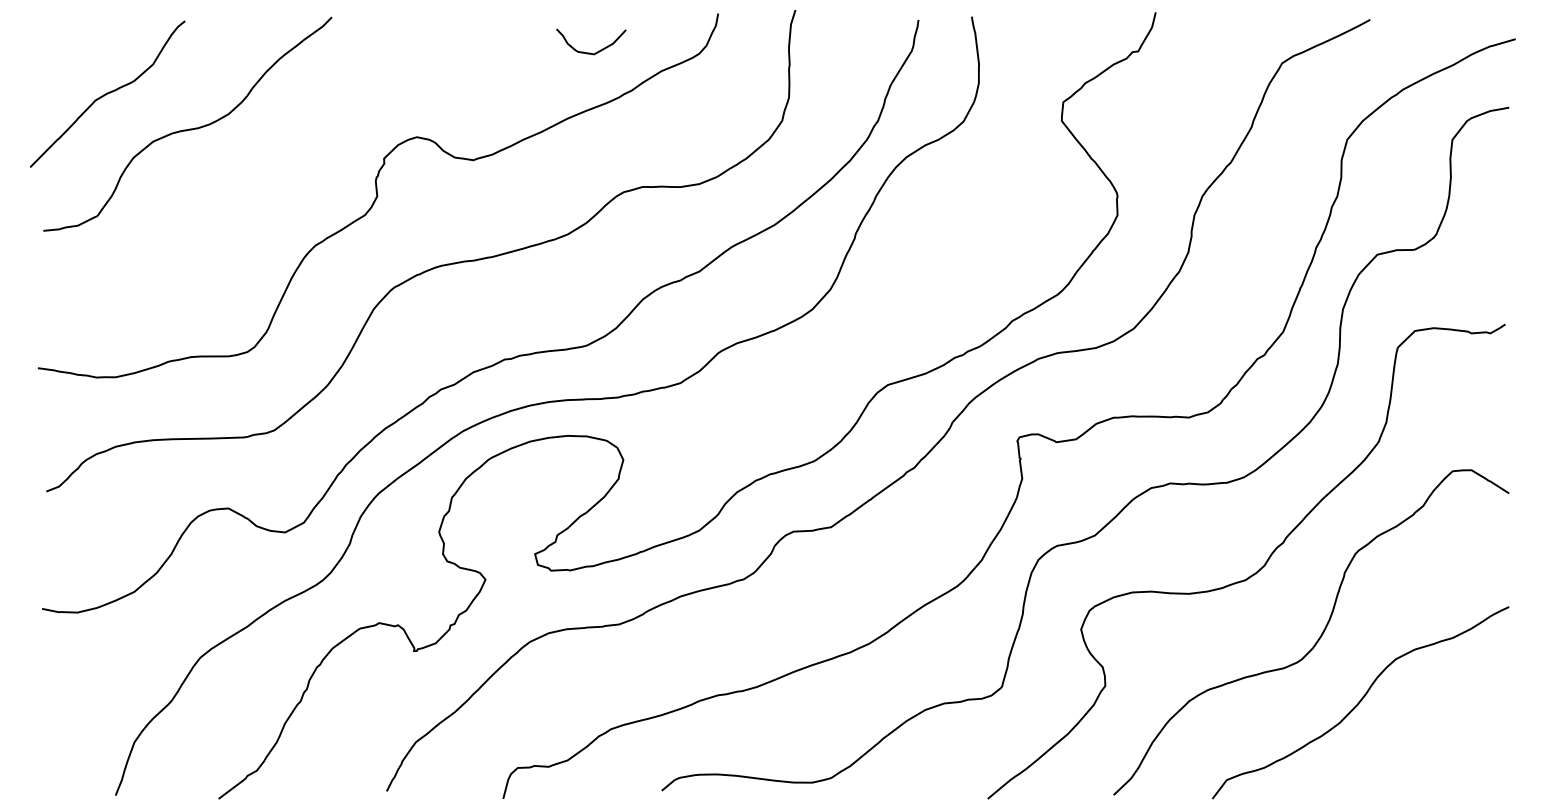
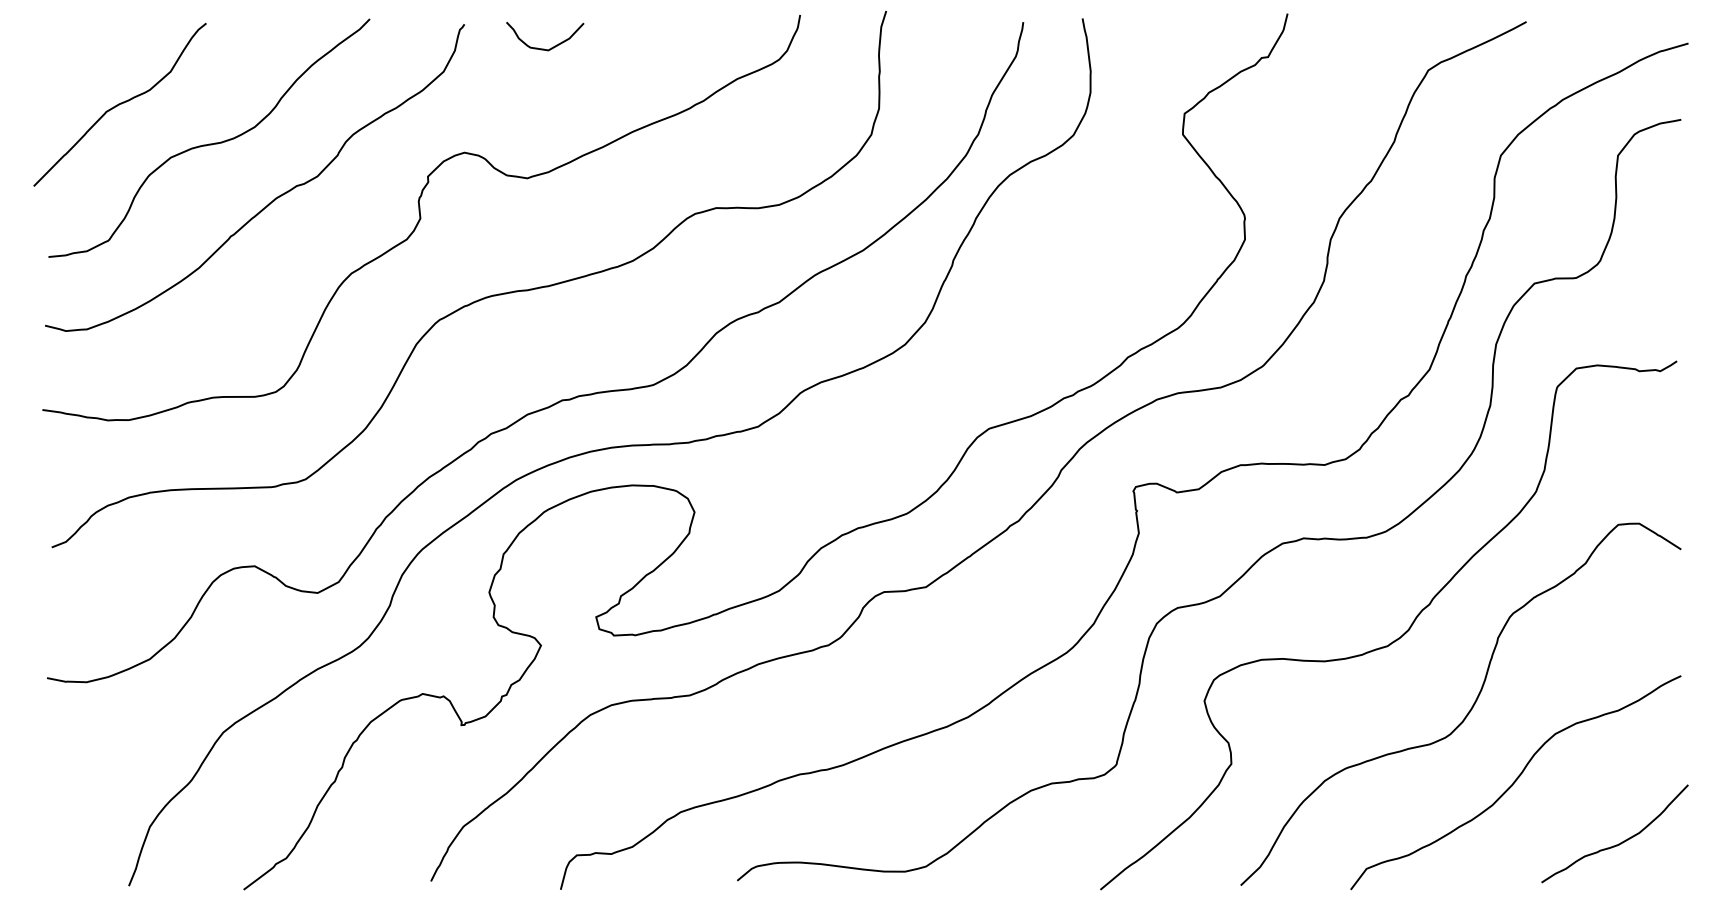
curve: (590, 52) -> (544, 48), moved
curve: (244, 179) -> (272, 199), added
curve: (1454, 756) -> (1620, 842), added

